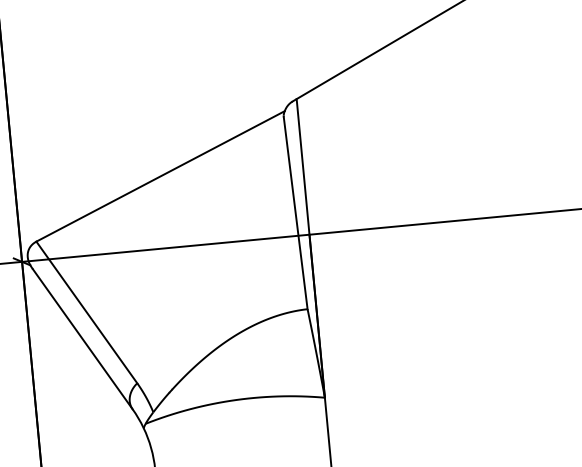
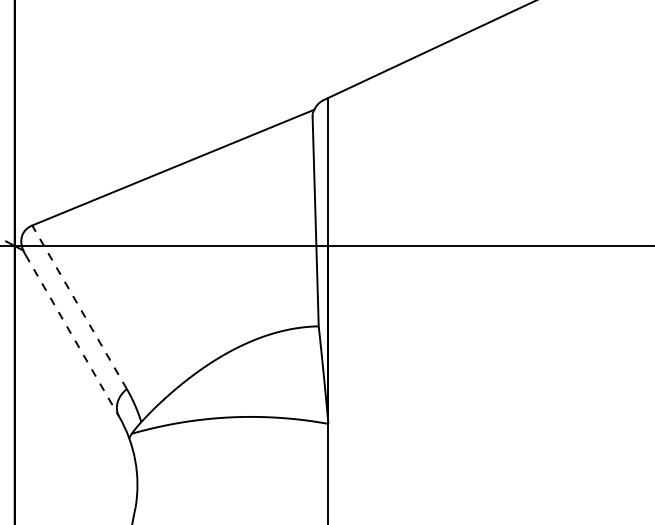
line: (86, 311) -> (79, 306), solid -> dashed
line: (82, 339) -> (72, 336), solid -> dashed

